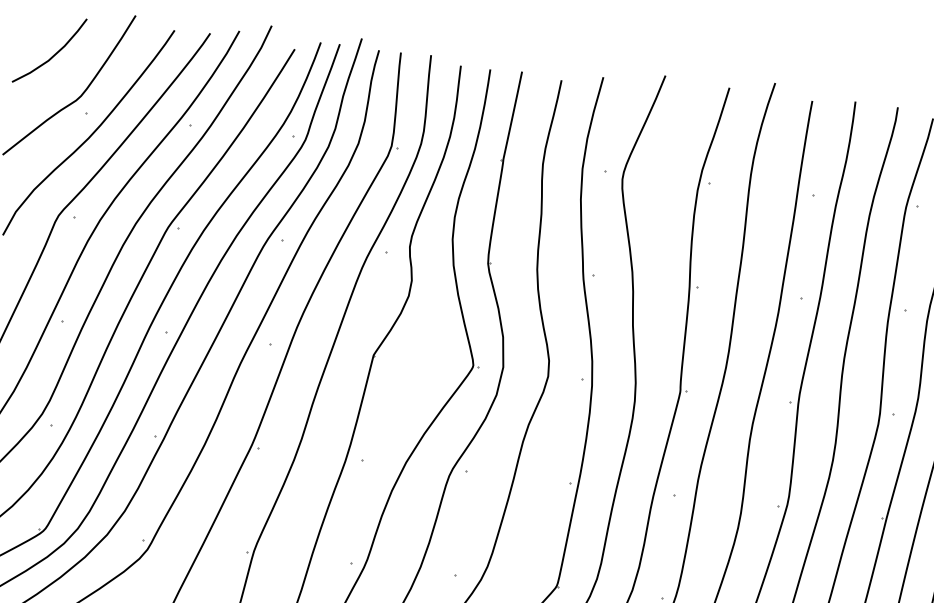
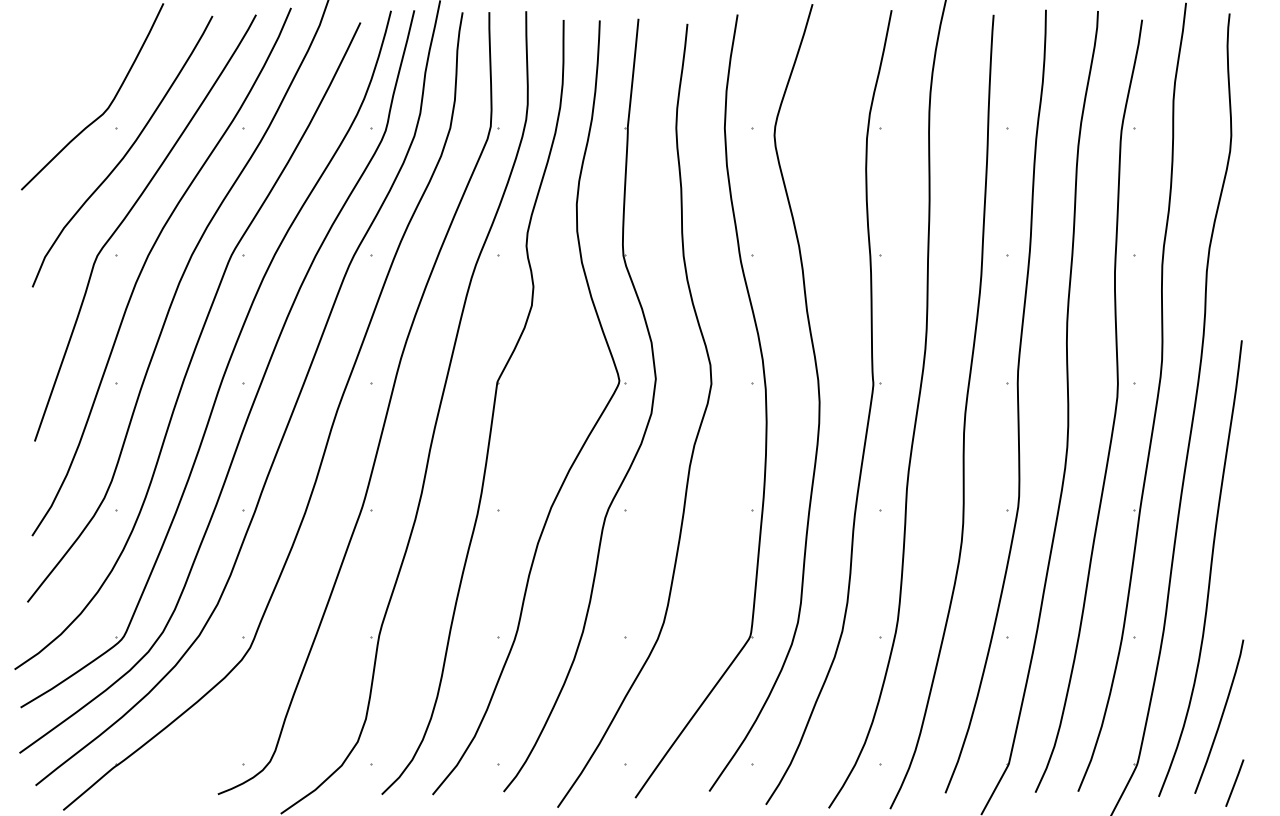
curve: (53, 55) -> (69, 62), removed

